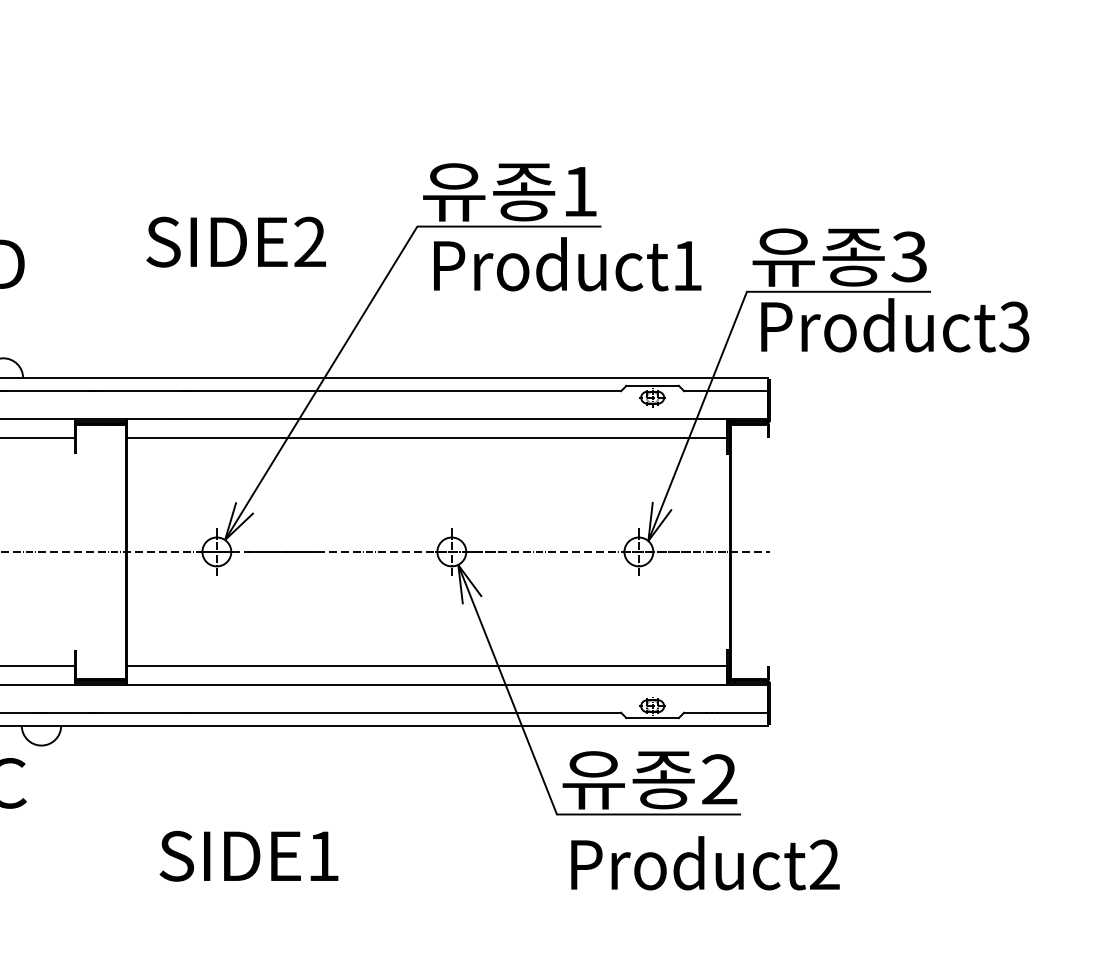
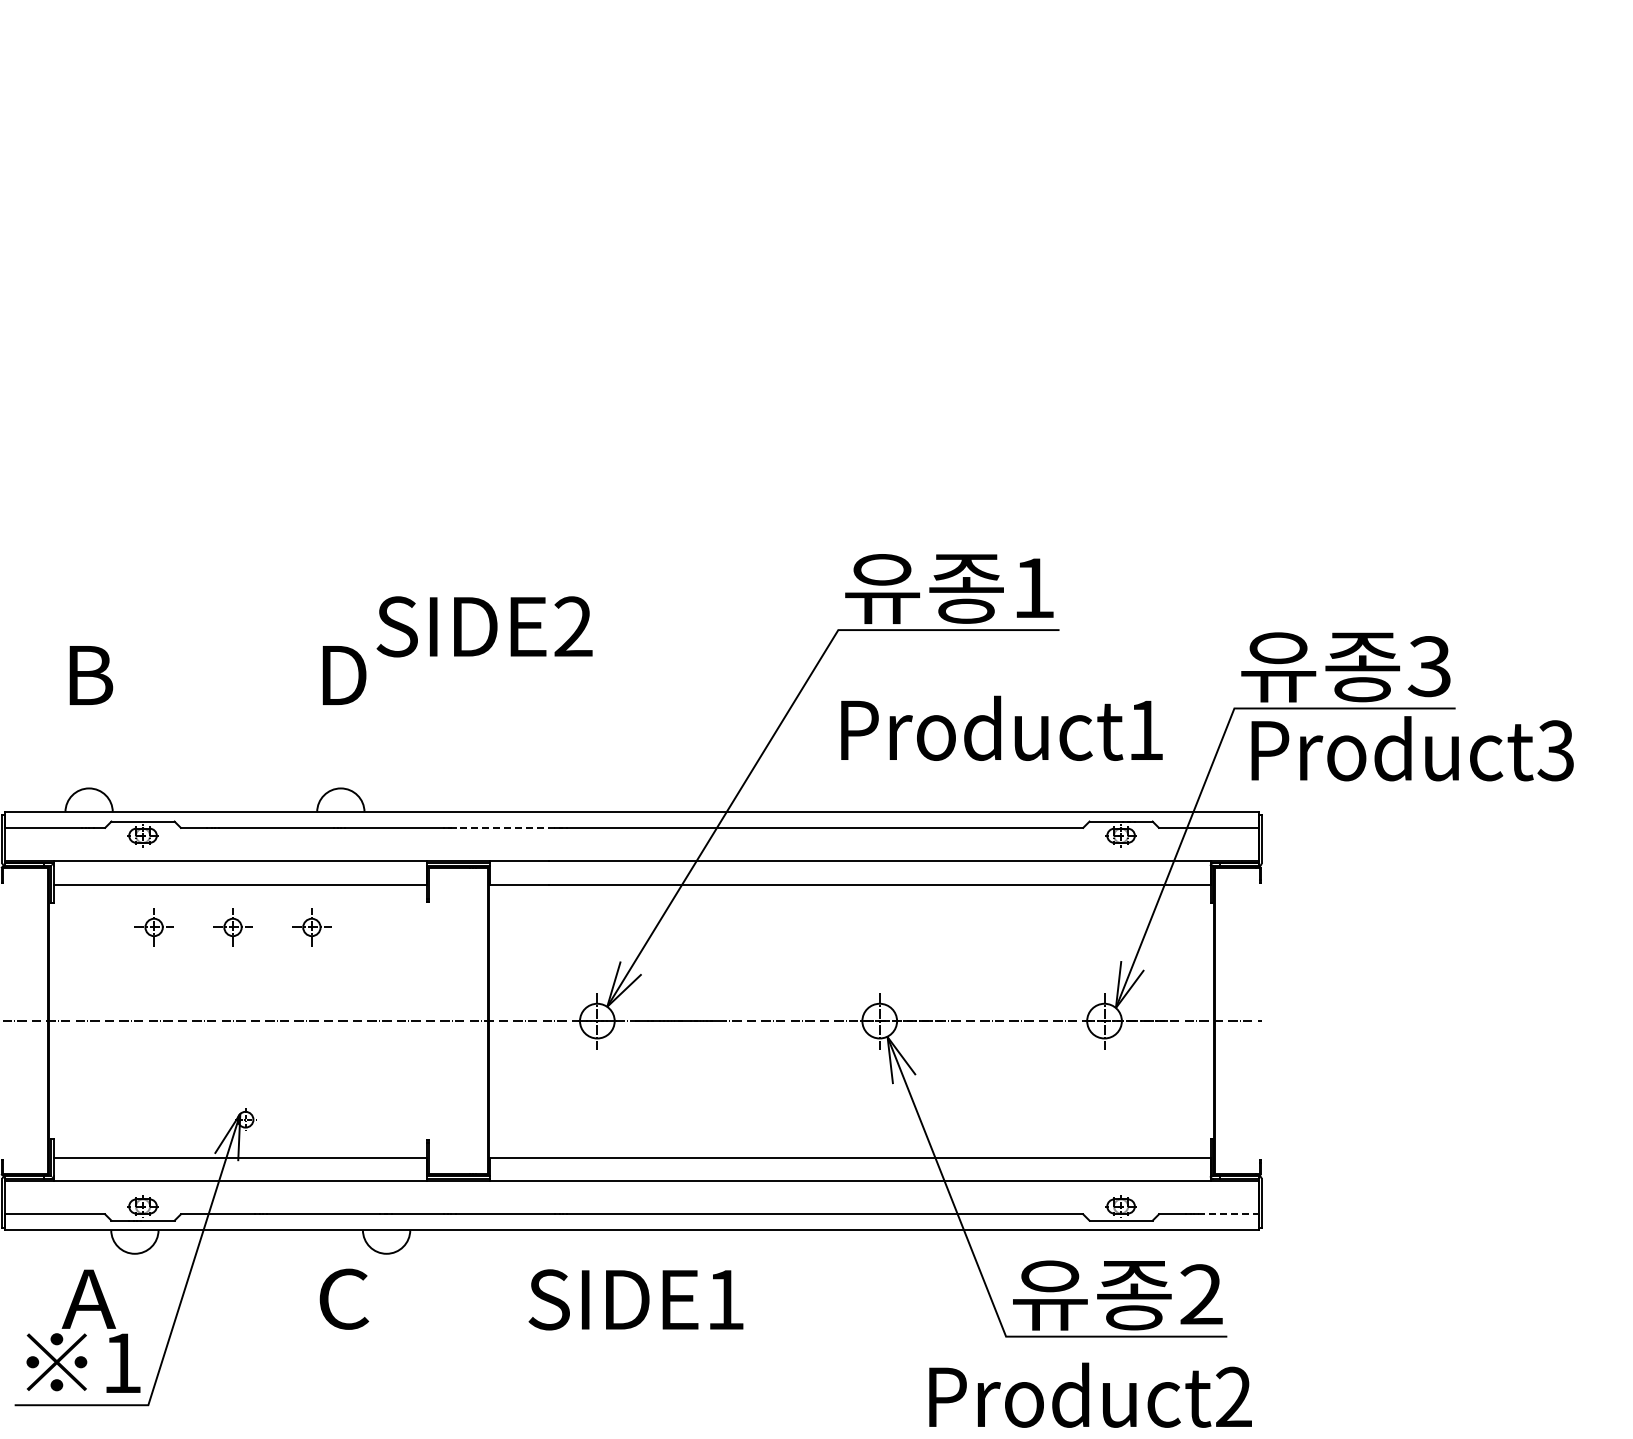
text: (236, 241) -> (484, 626), moved
text: (567, 263) -> (1001, 727), moved
line: (140, 390) -> (505, 827), solid -> dashed
line: (742, 712) -> (1229, 1214), solid -> dashed
text: (248, 855) -> (635, 1299), moved
text: (705, 862) -> (1090, 1394), moved

